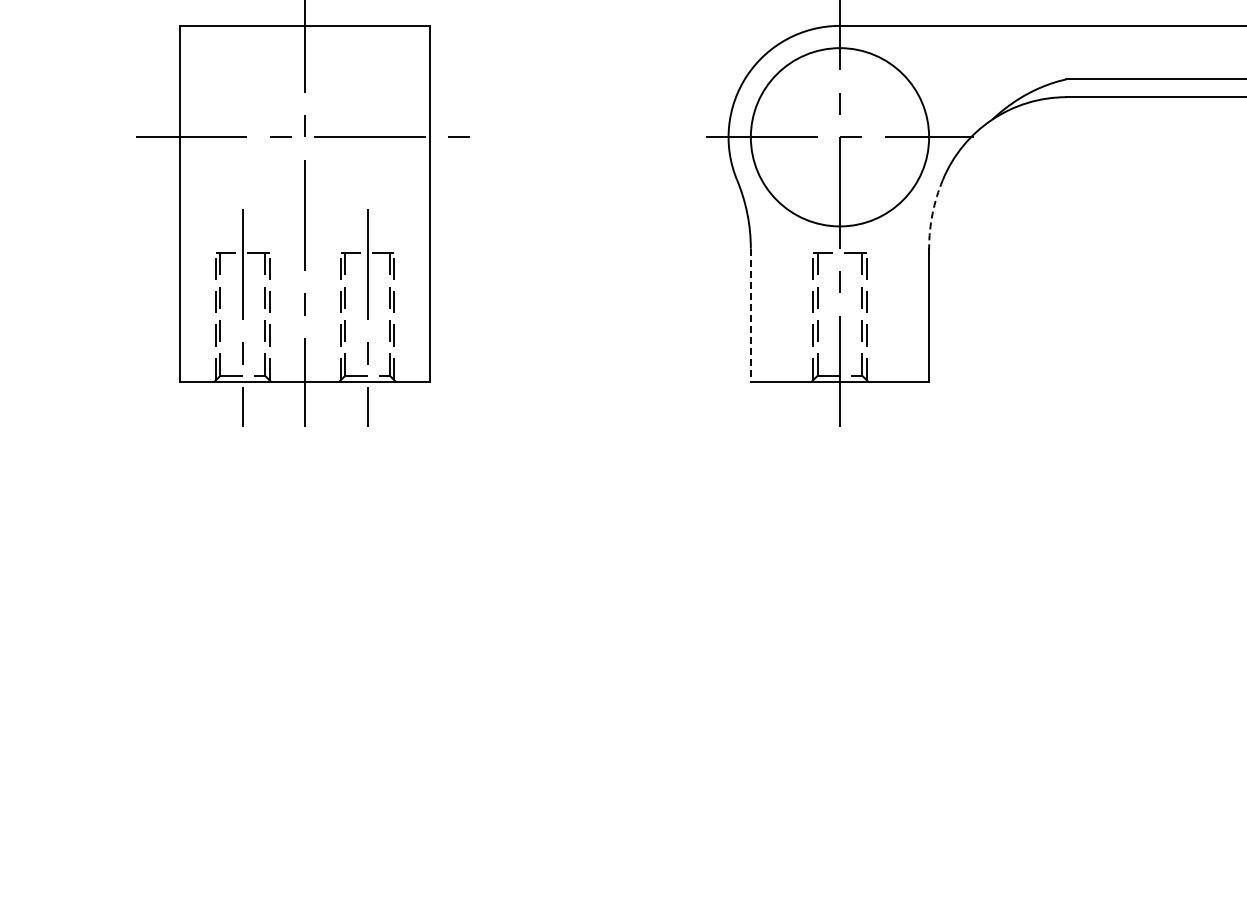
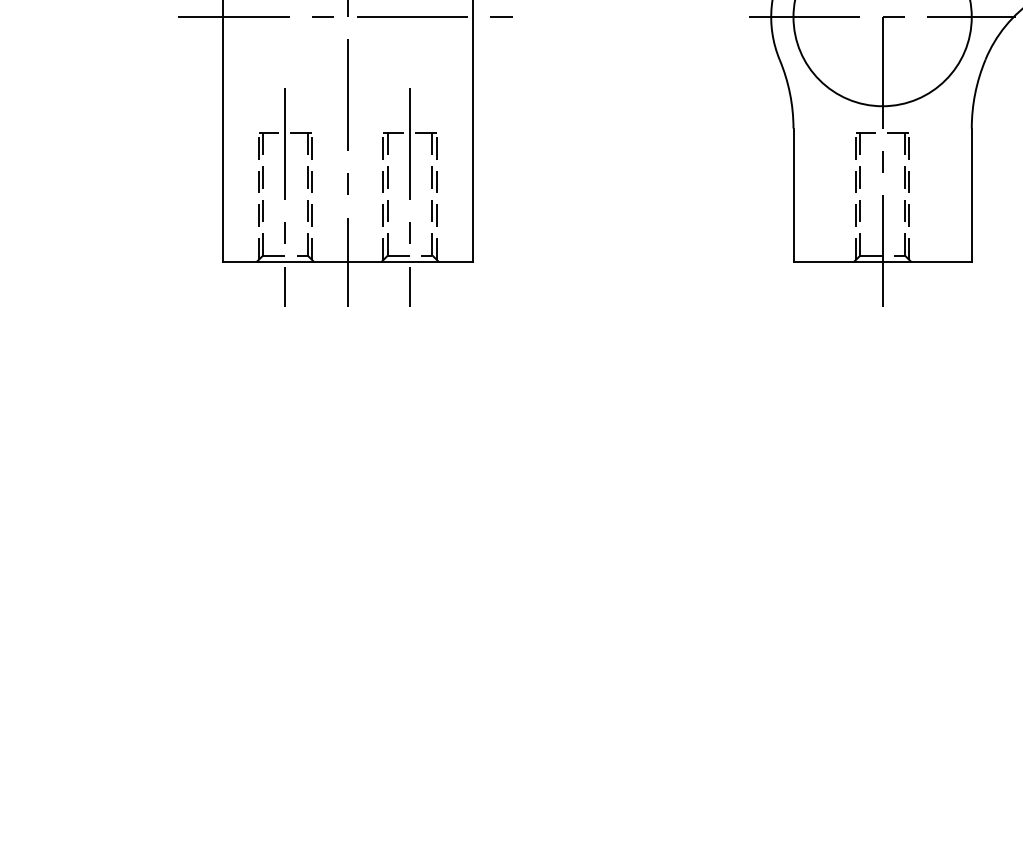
arc: (932, 213) -> (975, 93), dashed -> solid
line: (750, 315) -> (793, 195), dashed -> solid

